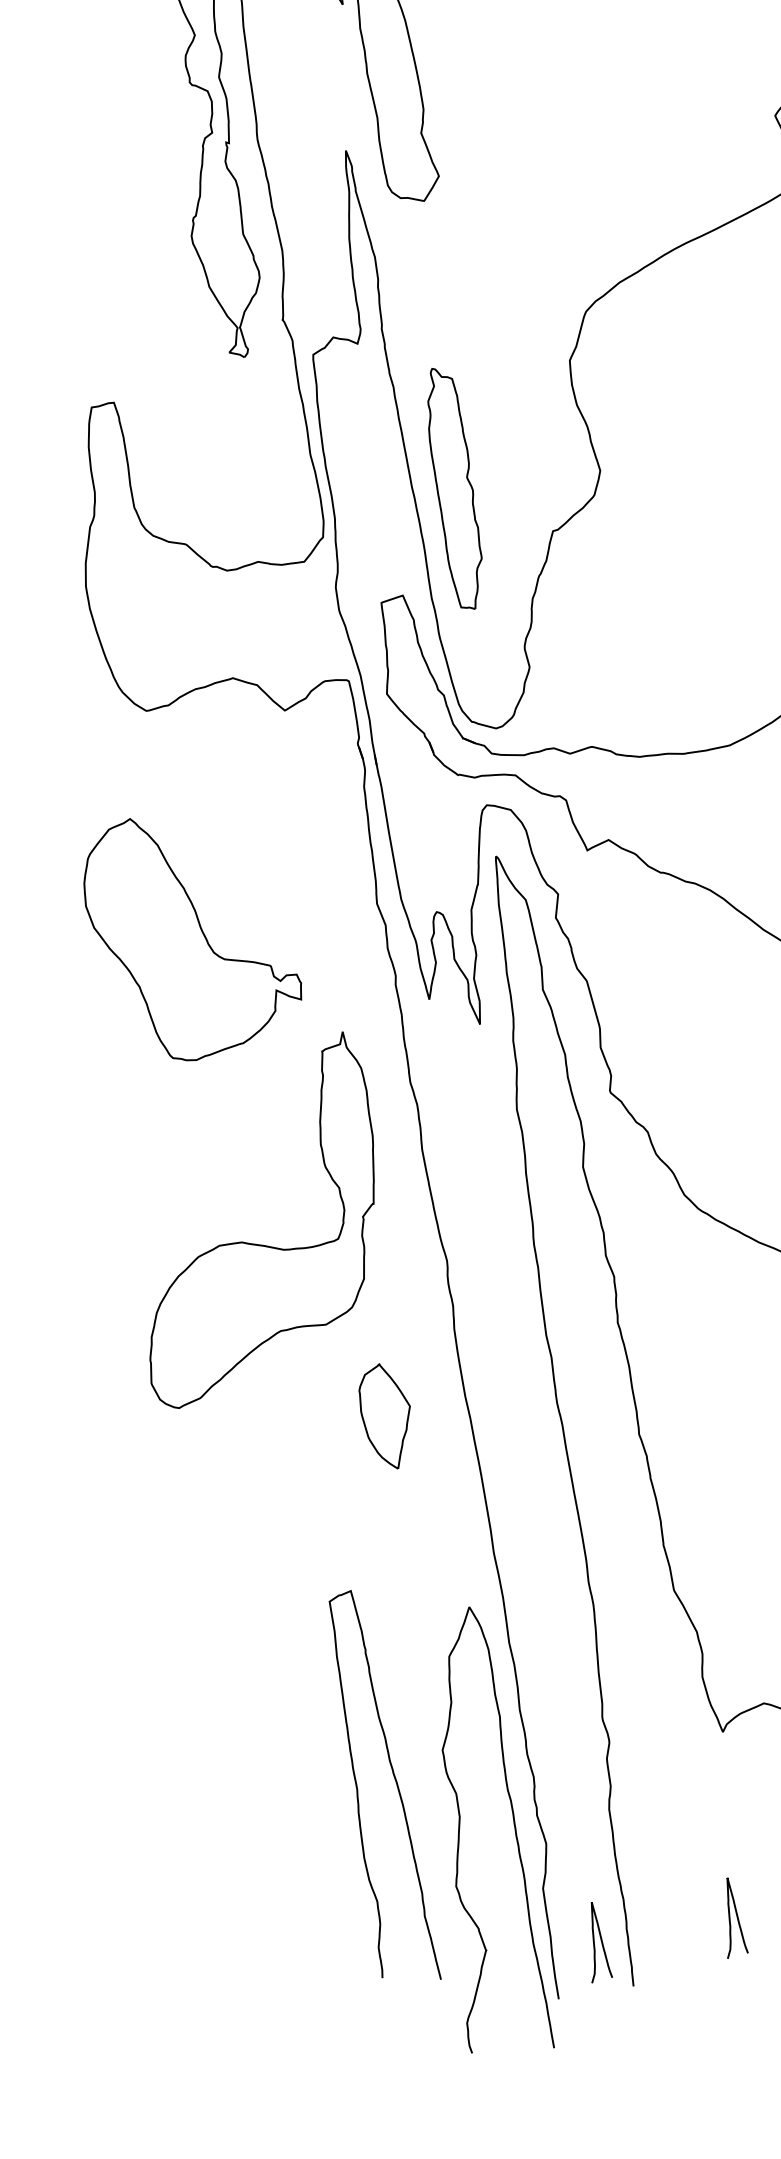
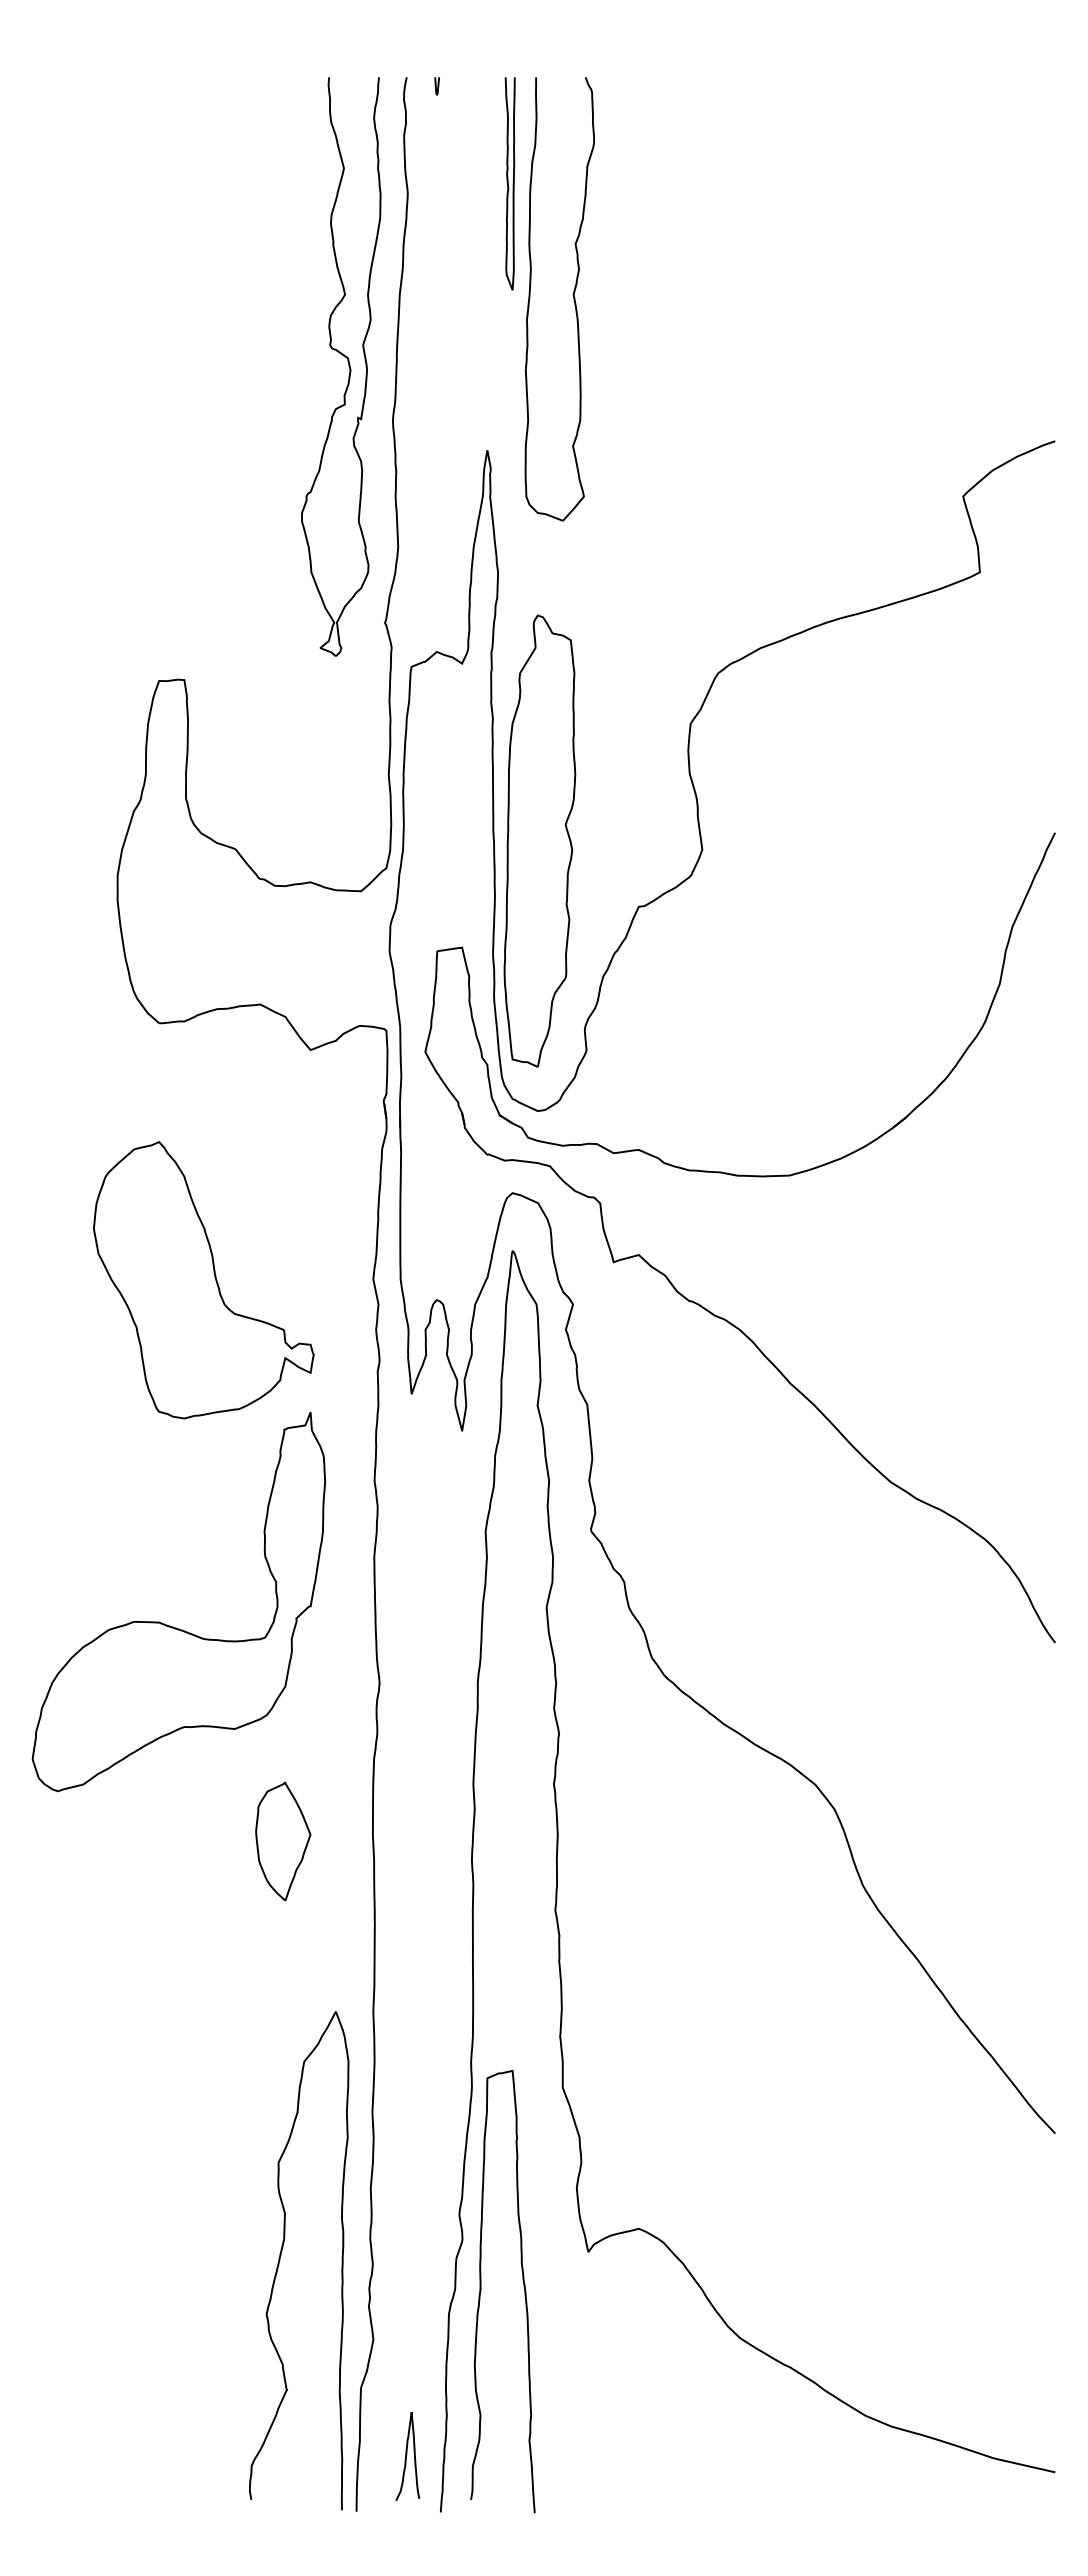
part: (454, 488) -> (539, 840), size x1.67
part: (191, 934) -> (203, 1280), moved
curve: (358, 1791) -> (481, 2291), moved
curve: (459, 1831) -> (281, 2255), moved
curve: (730, 1916) -> (560, 2455), removed

